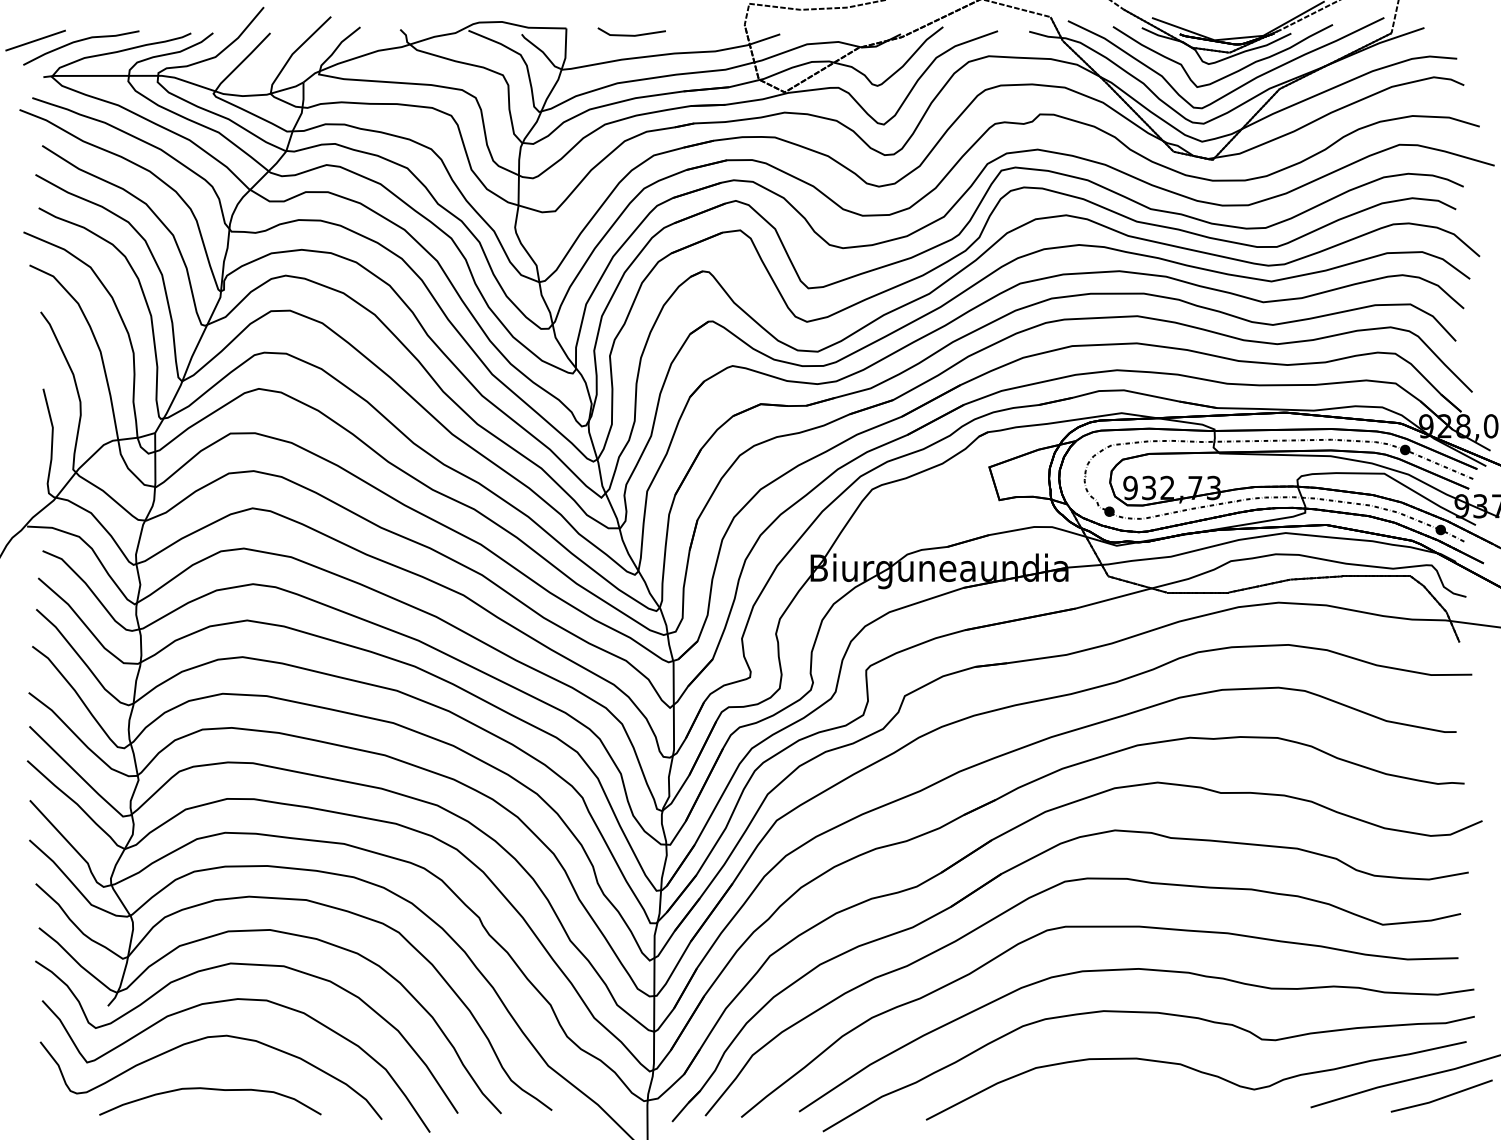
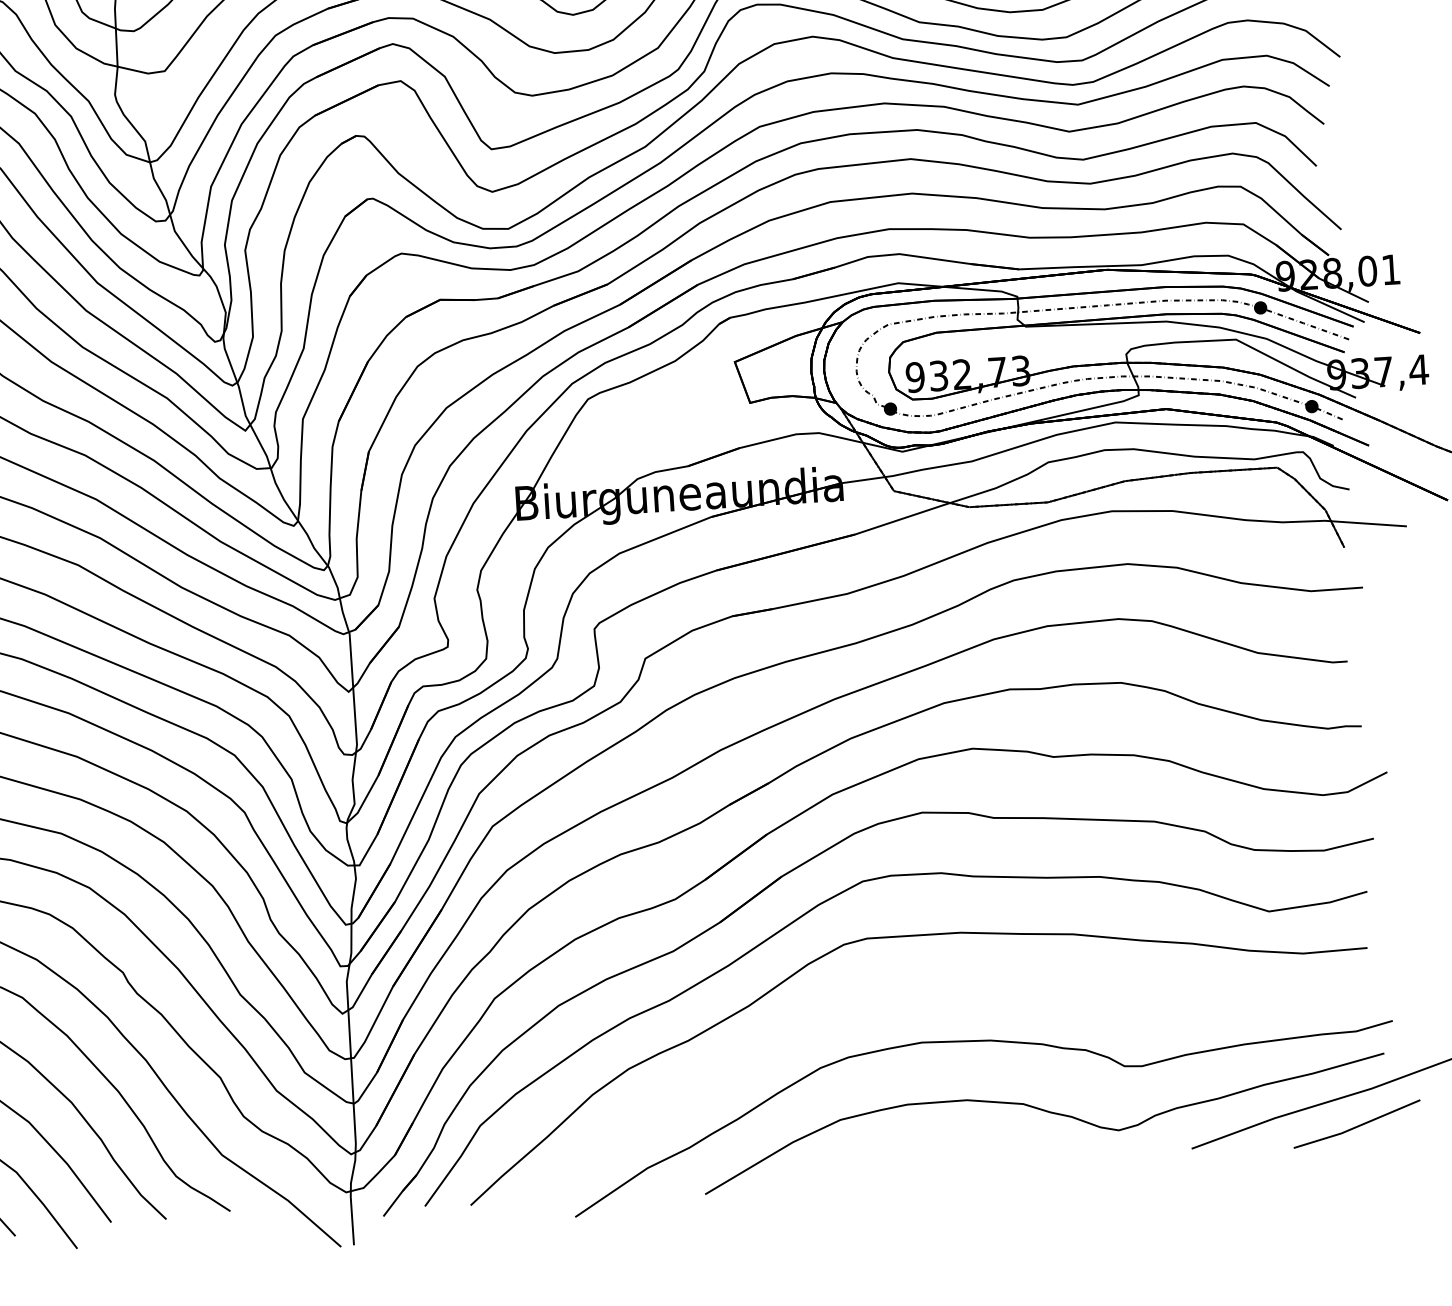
curve: (1132, 970) -> (955, 988), removed

